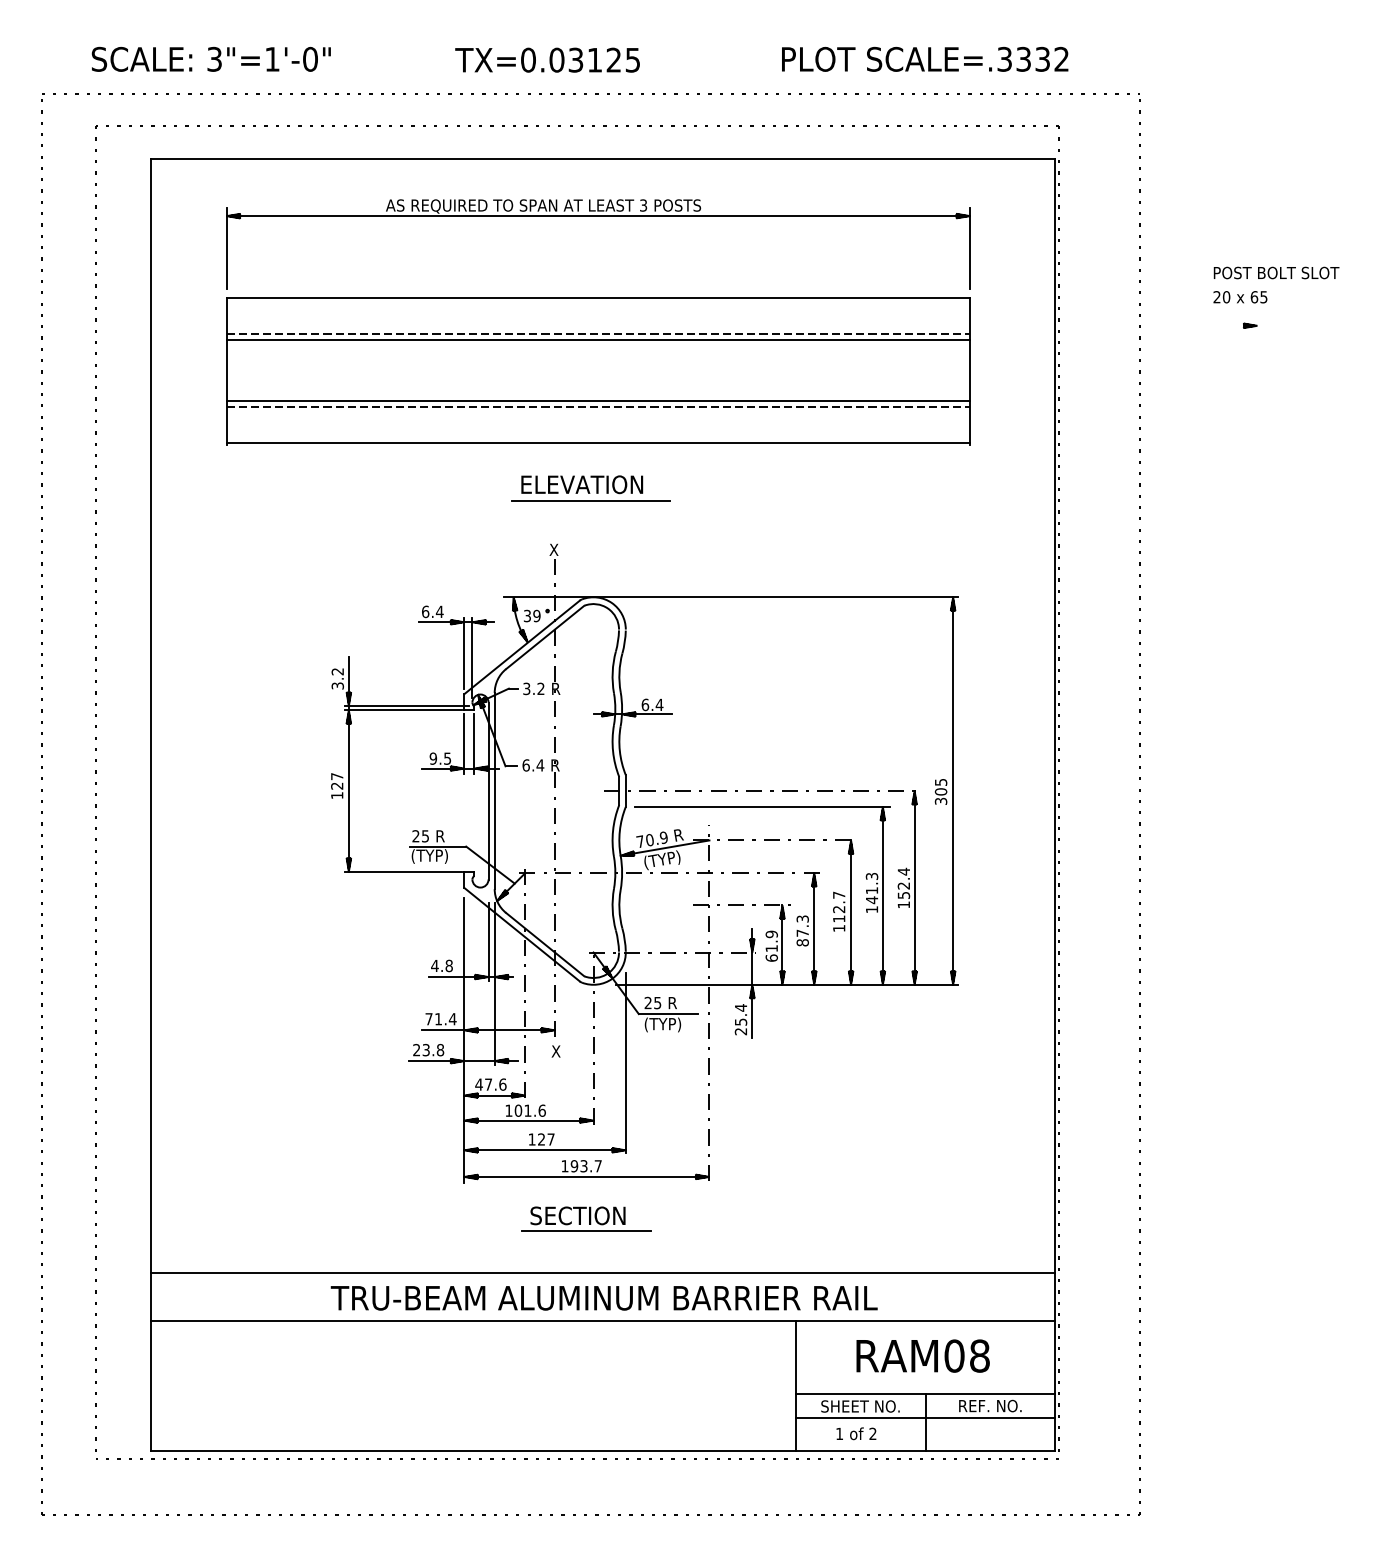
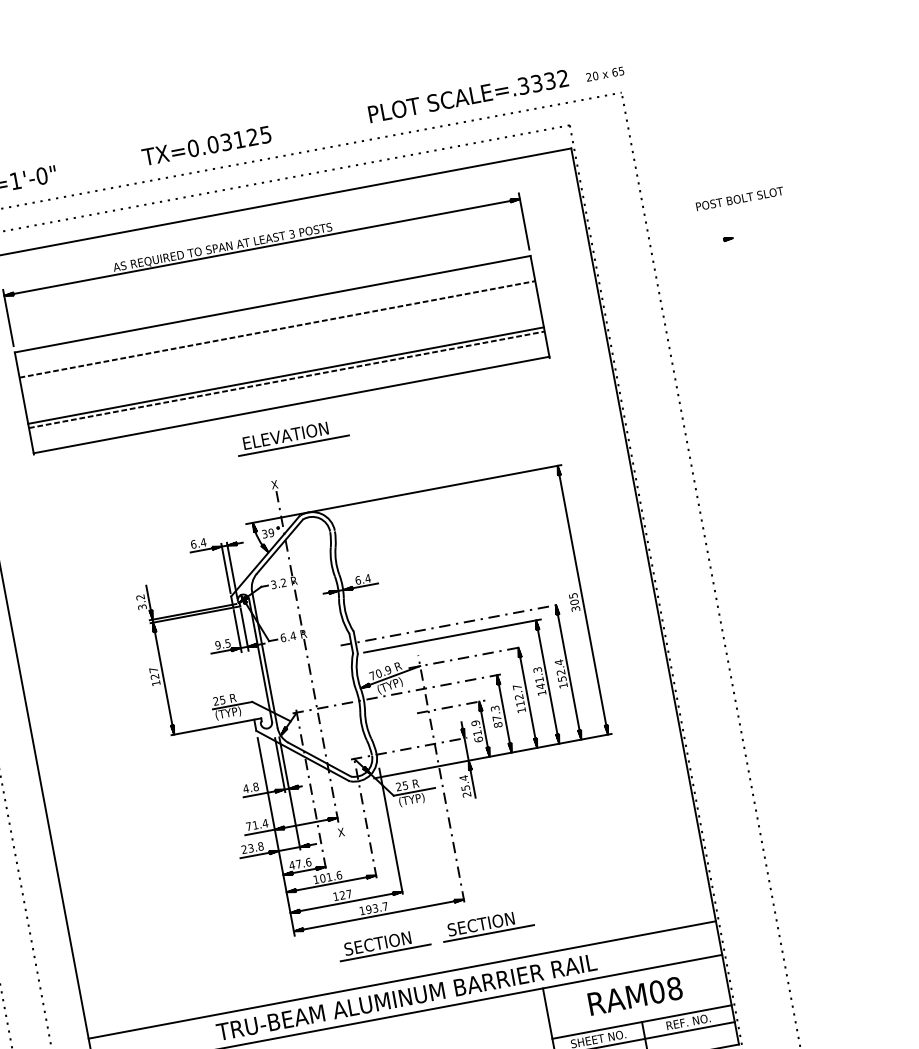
text: (1240, 297) -> (605, 74), moved
line: (598, 340) -> (278, 333), removed
part: (735, 1218) -> (487, 924), added

